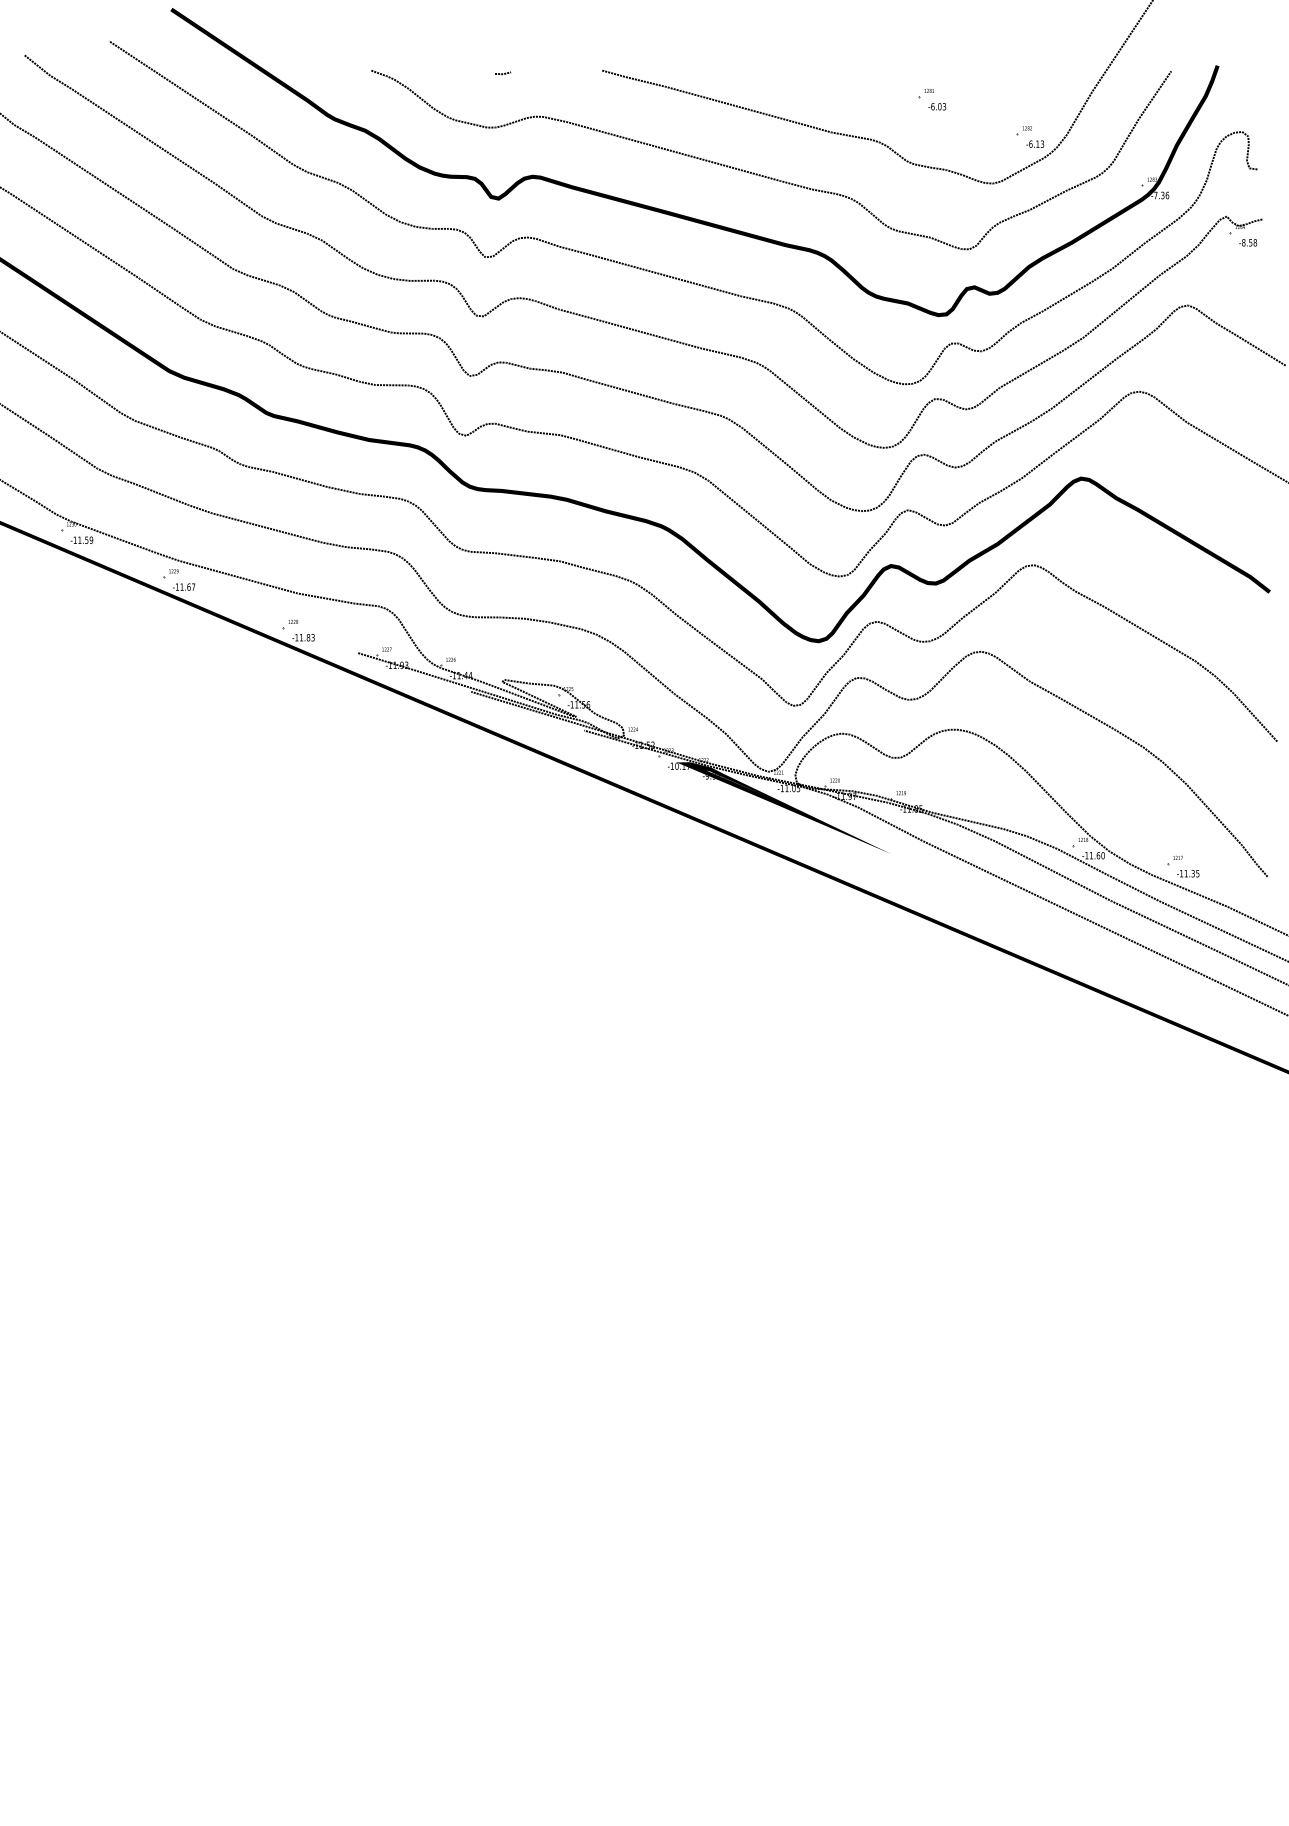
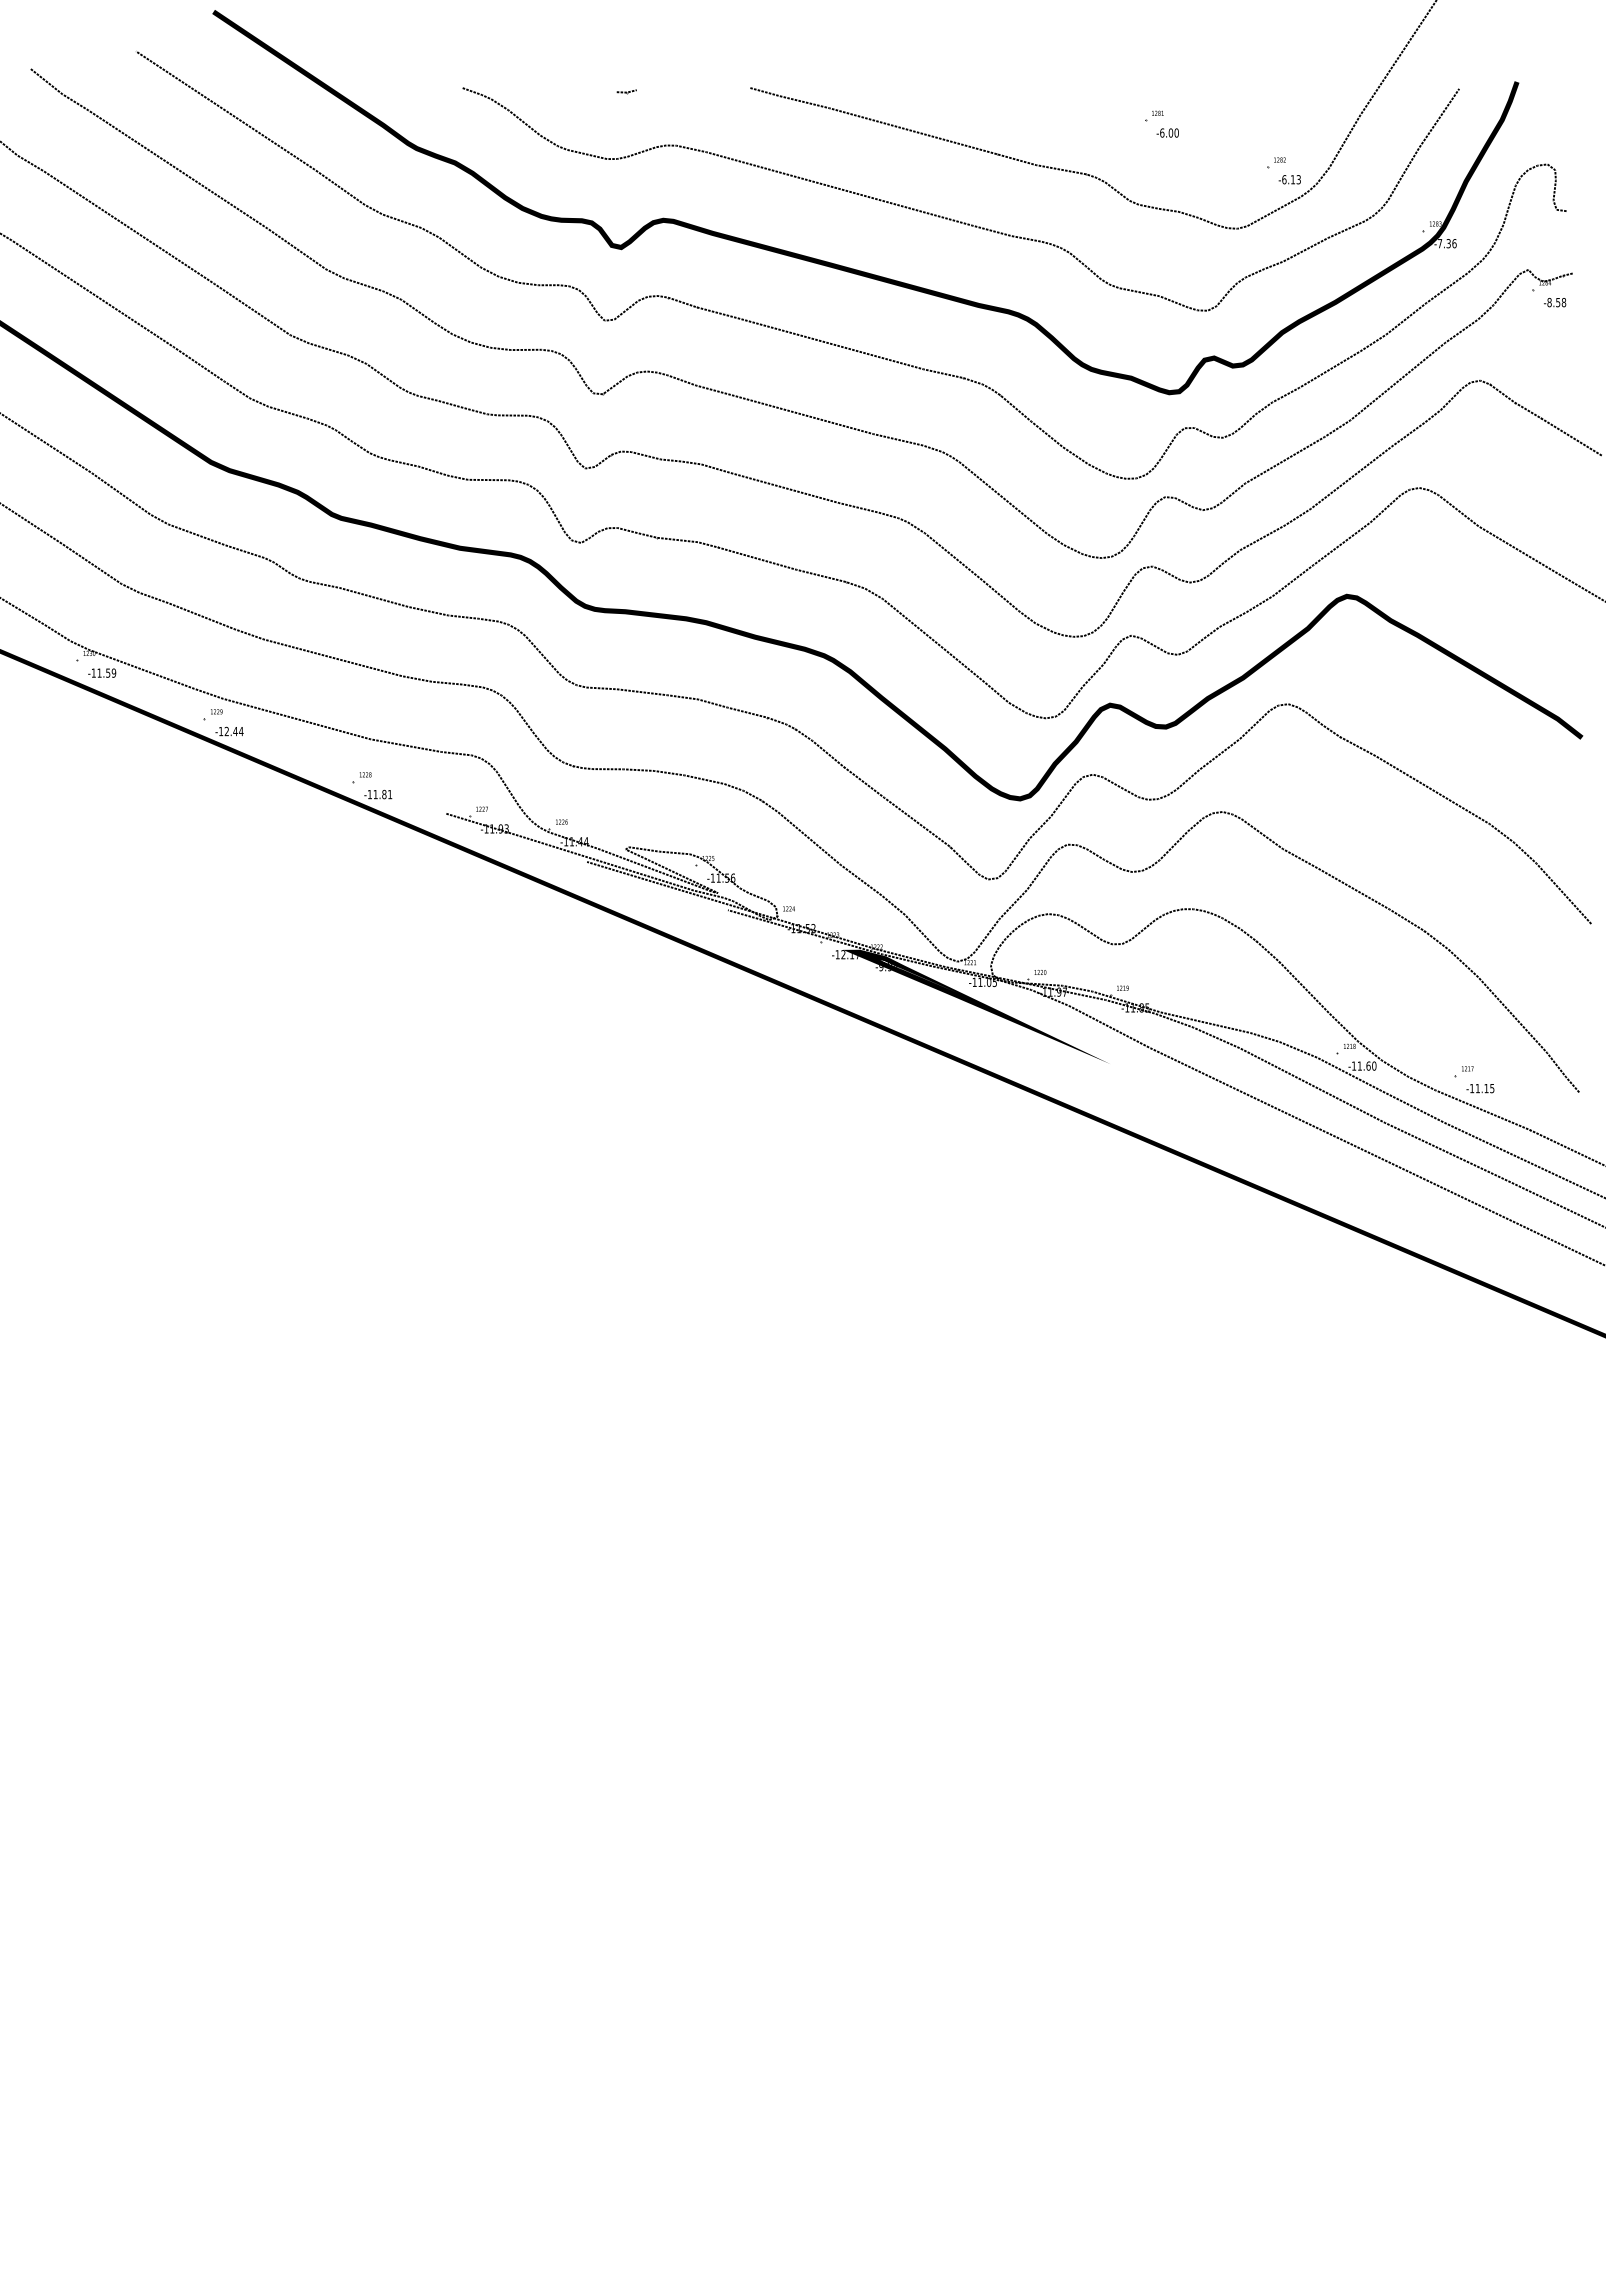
text: (944, 106) -> (1176, 132), -6.03 -> -6.00
text: (187, 587) -> (233, 731), -11.67 -> -12.44
text: (313, 637) -> (390, 794), -11.83 -> -11.81
text: (677, 766) -> (843, 954), -10.17 -> -12.17
text: (1193, 873) -> (1486, 1088), -11.35 -> -11.15

